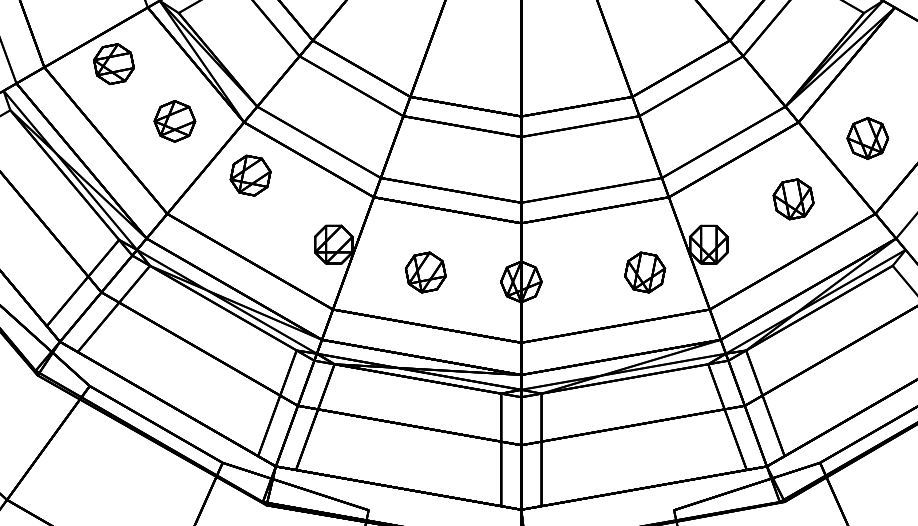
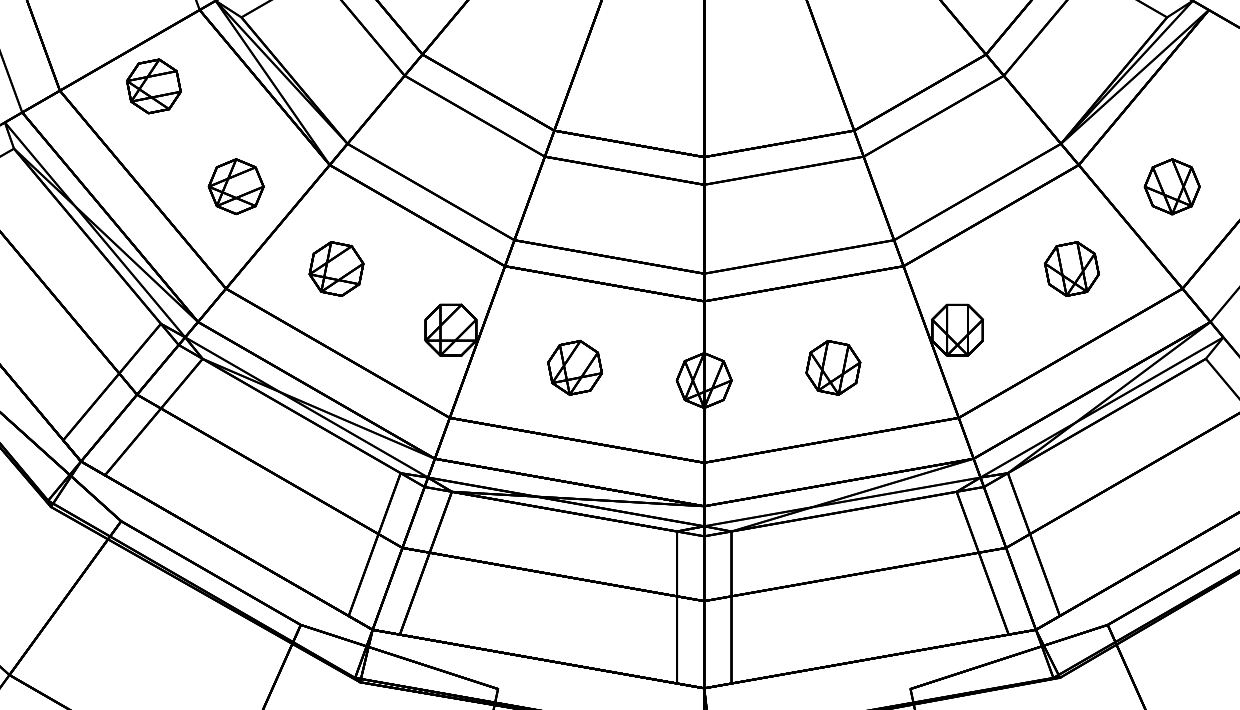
part: (174, 121) -> (235, 186), moved
part: (250, 175) -> (336, 268), moved
part: (645, 272) -> (833, 367), moved

